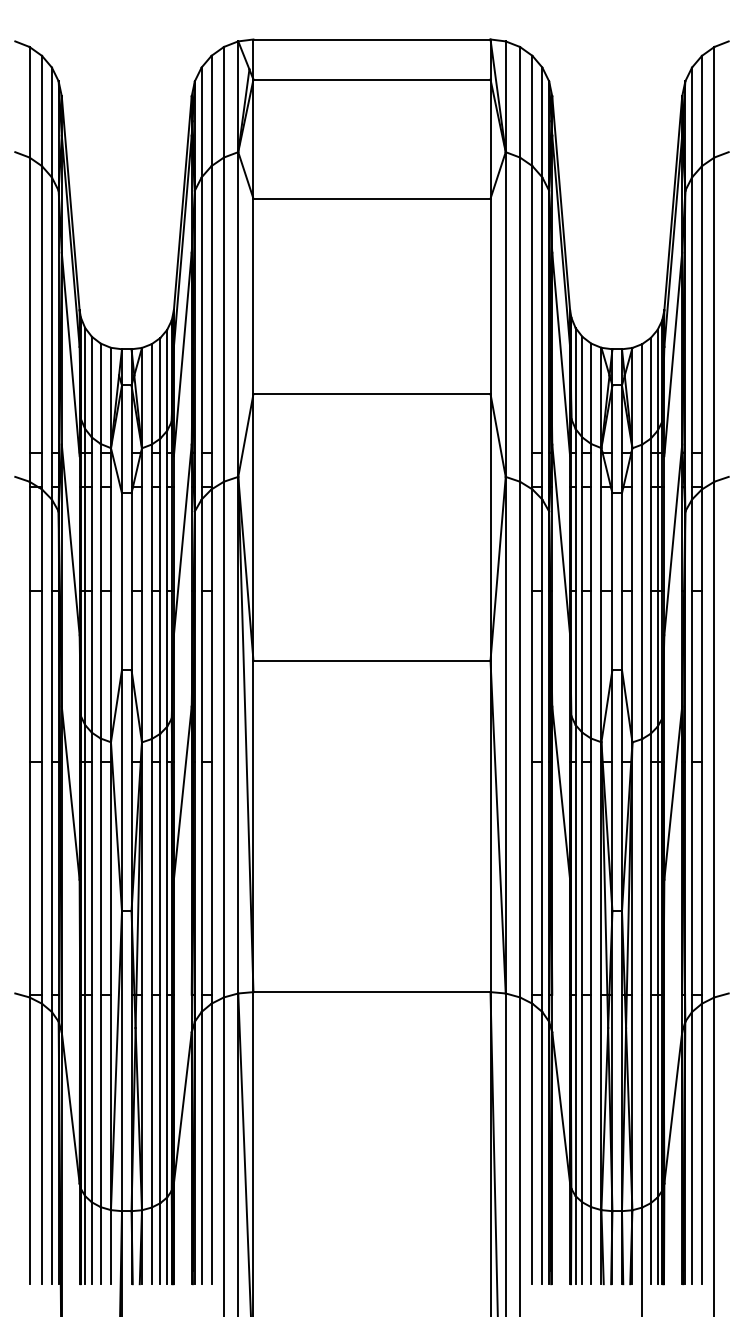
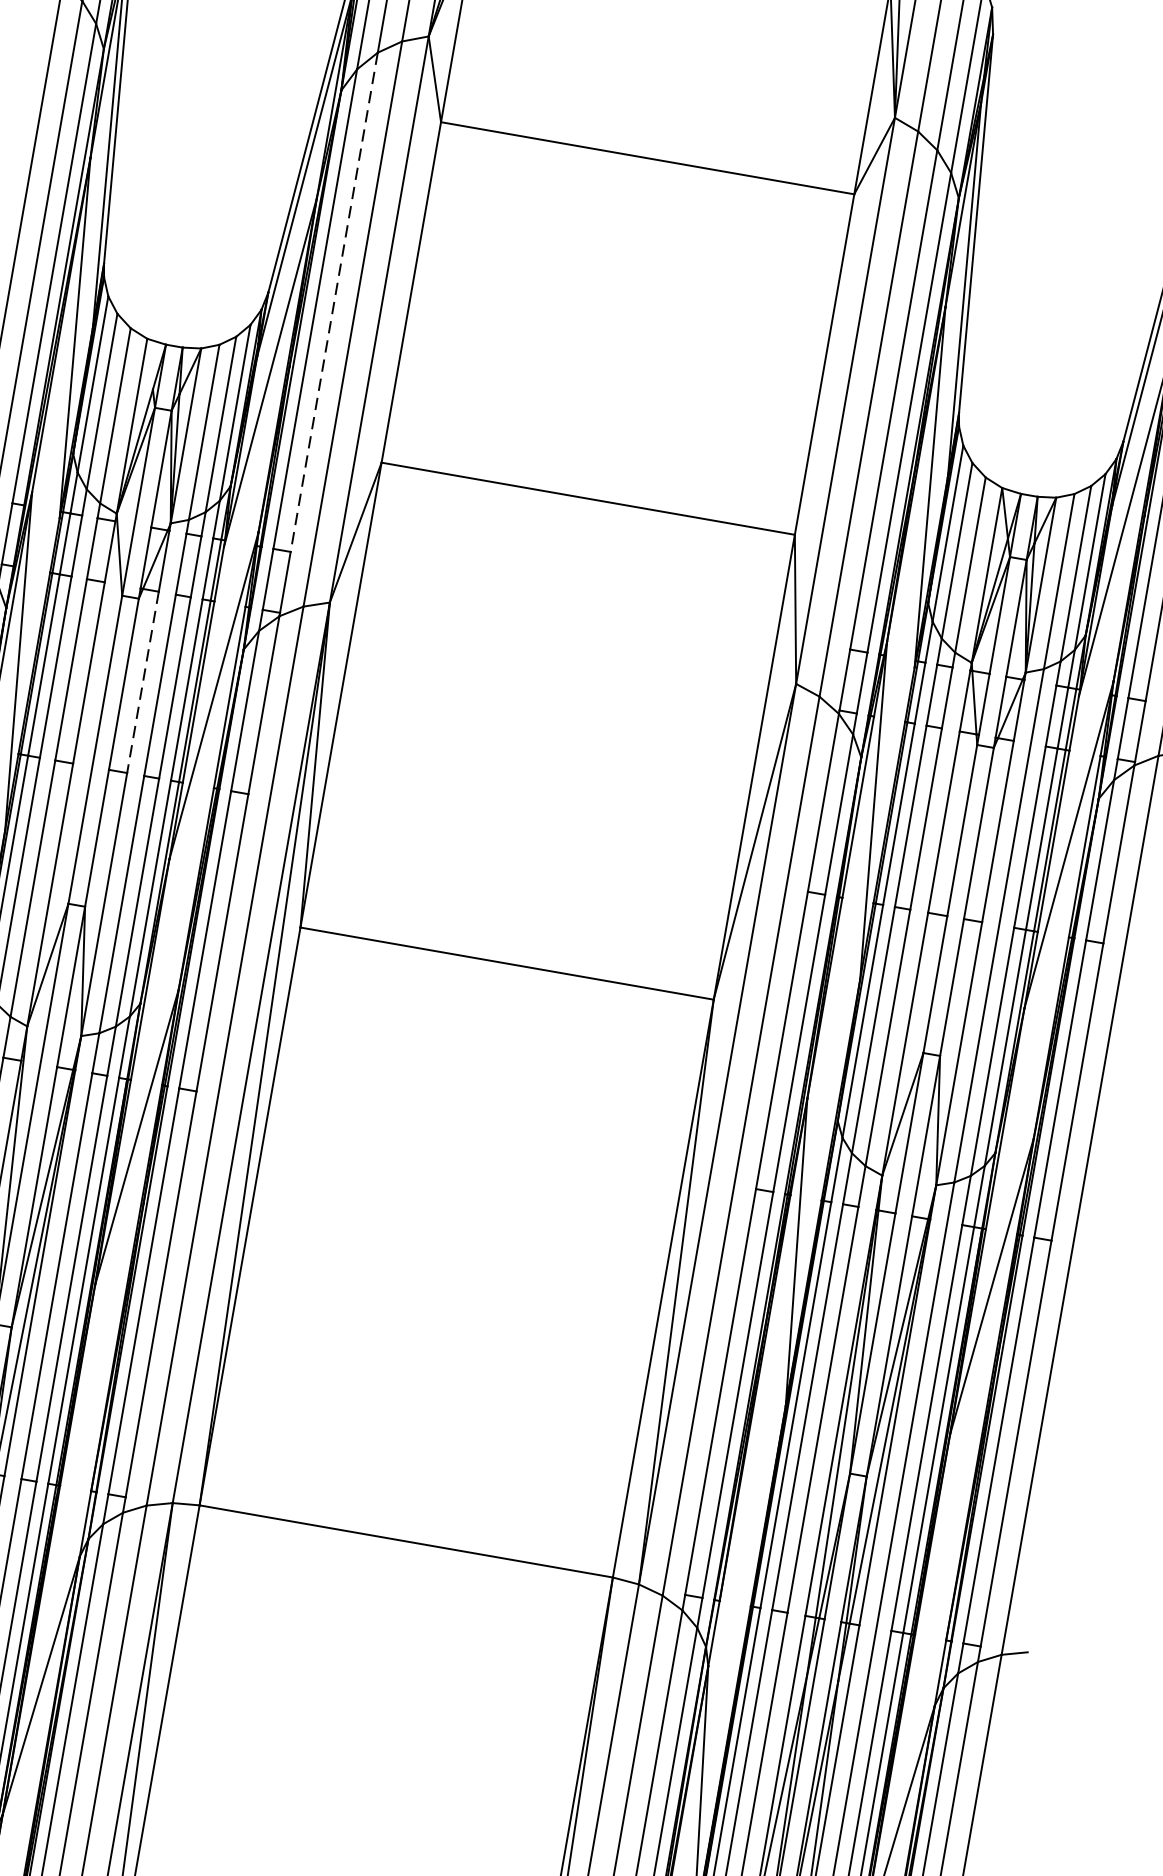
line: (211, 309) -> (334, 302), solid -> dashed
line: (141, 539) -> (142, 682), solid -> dashed

